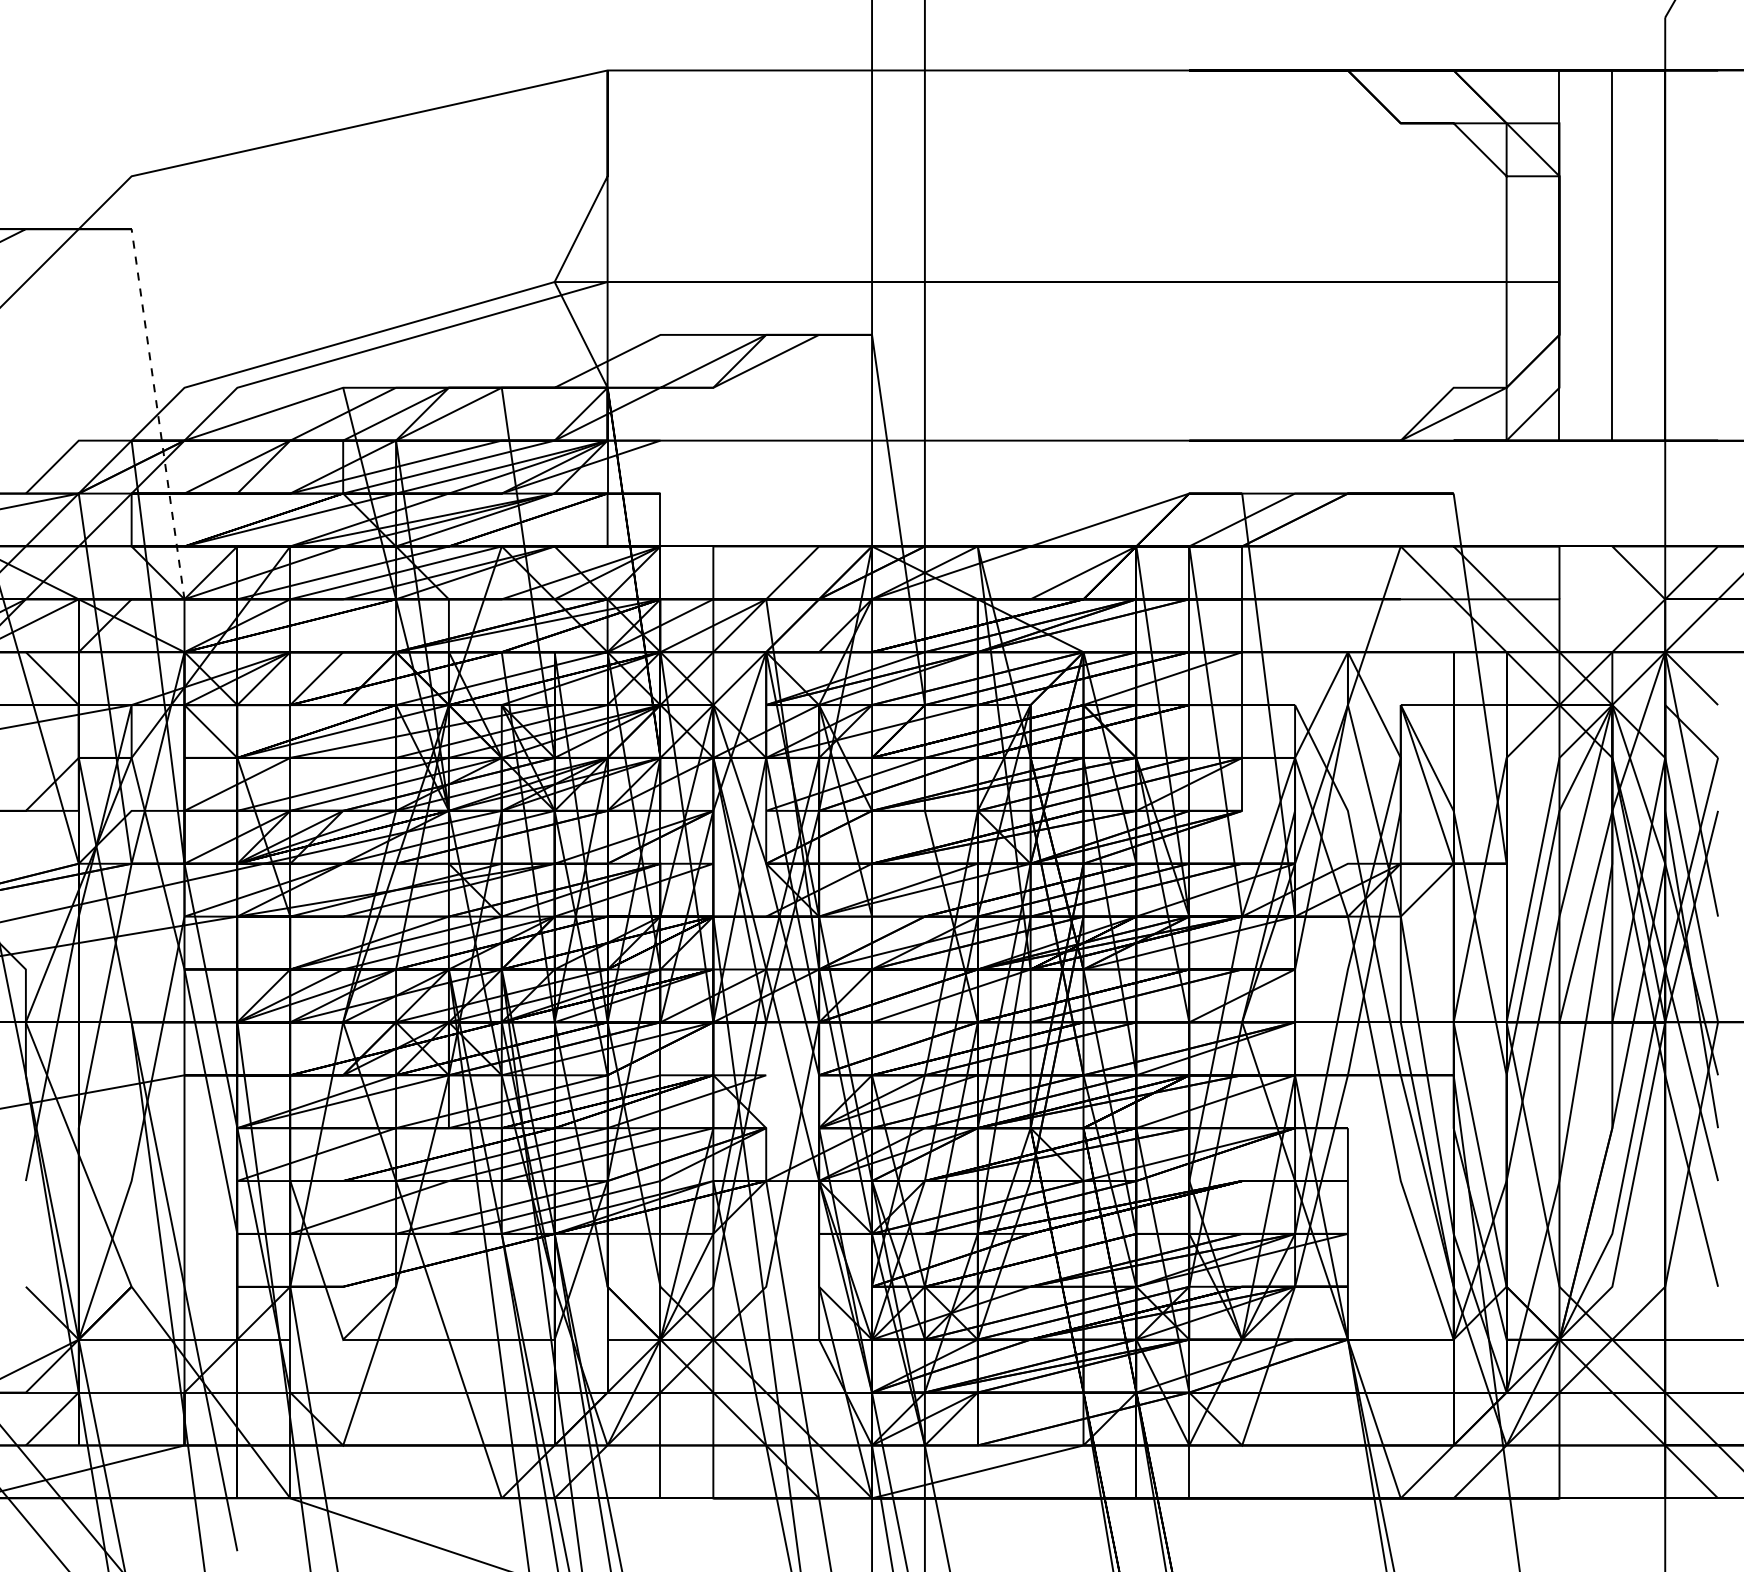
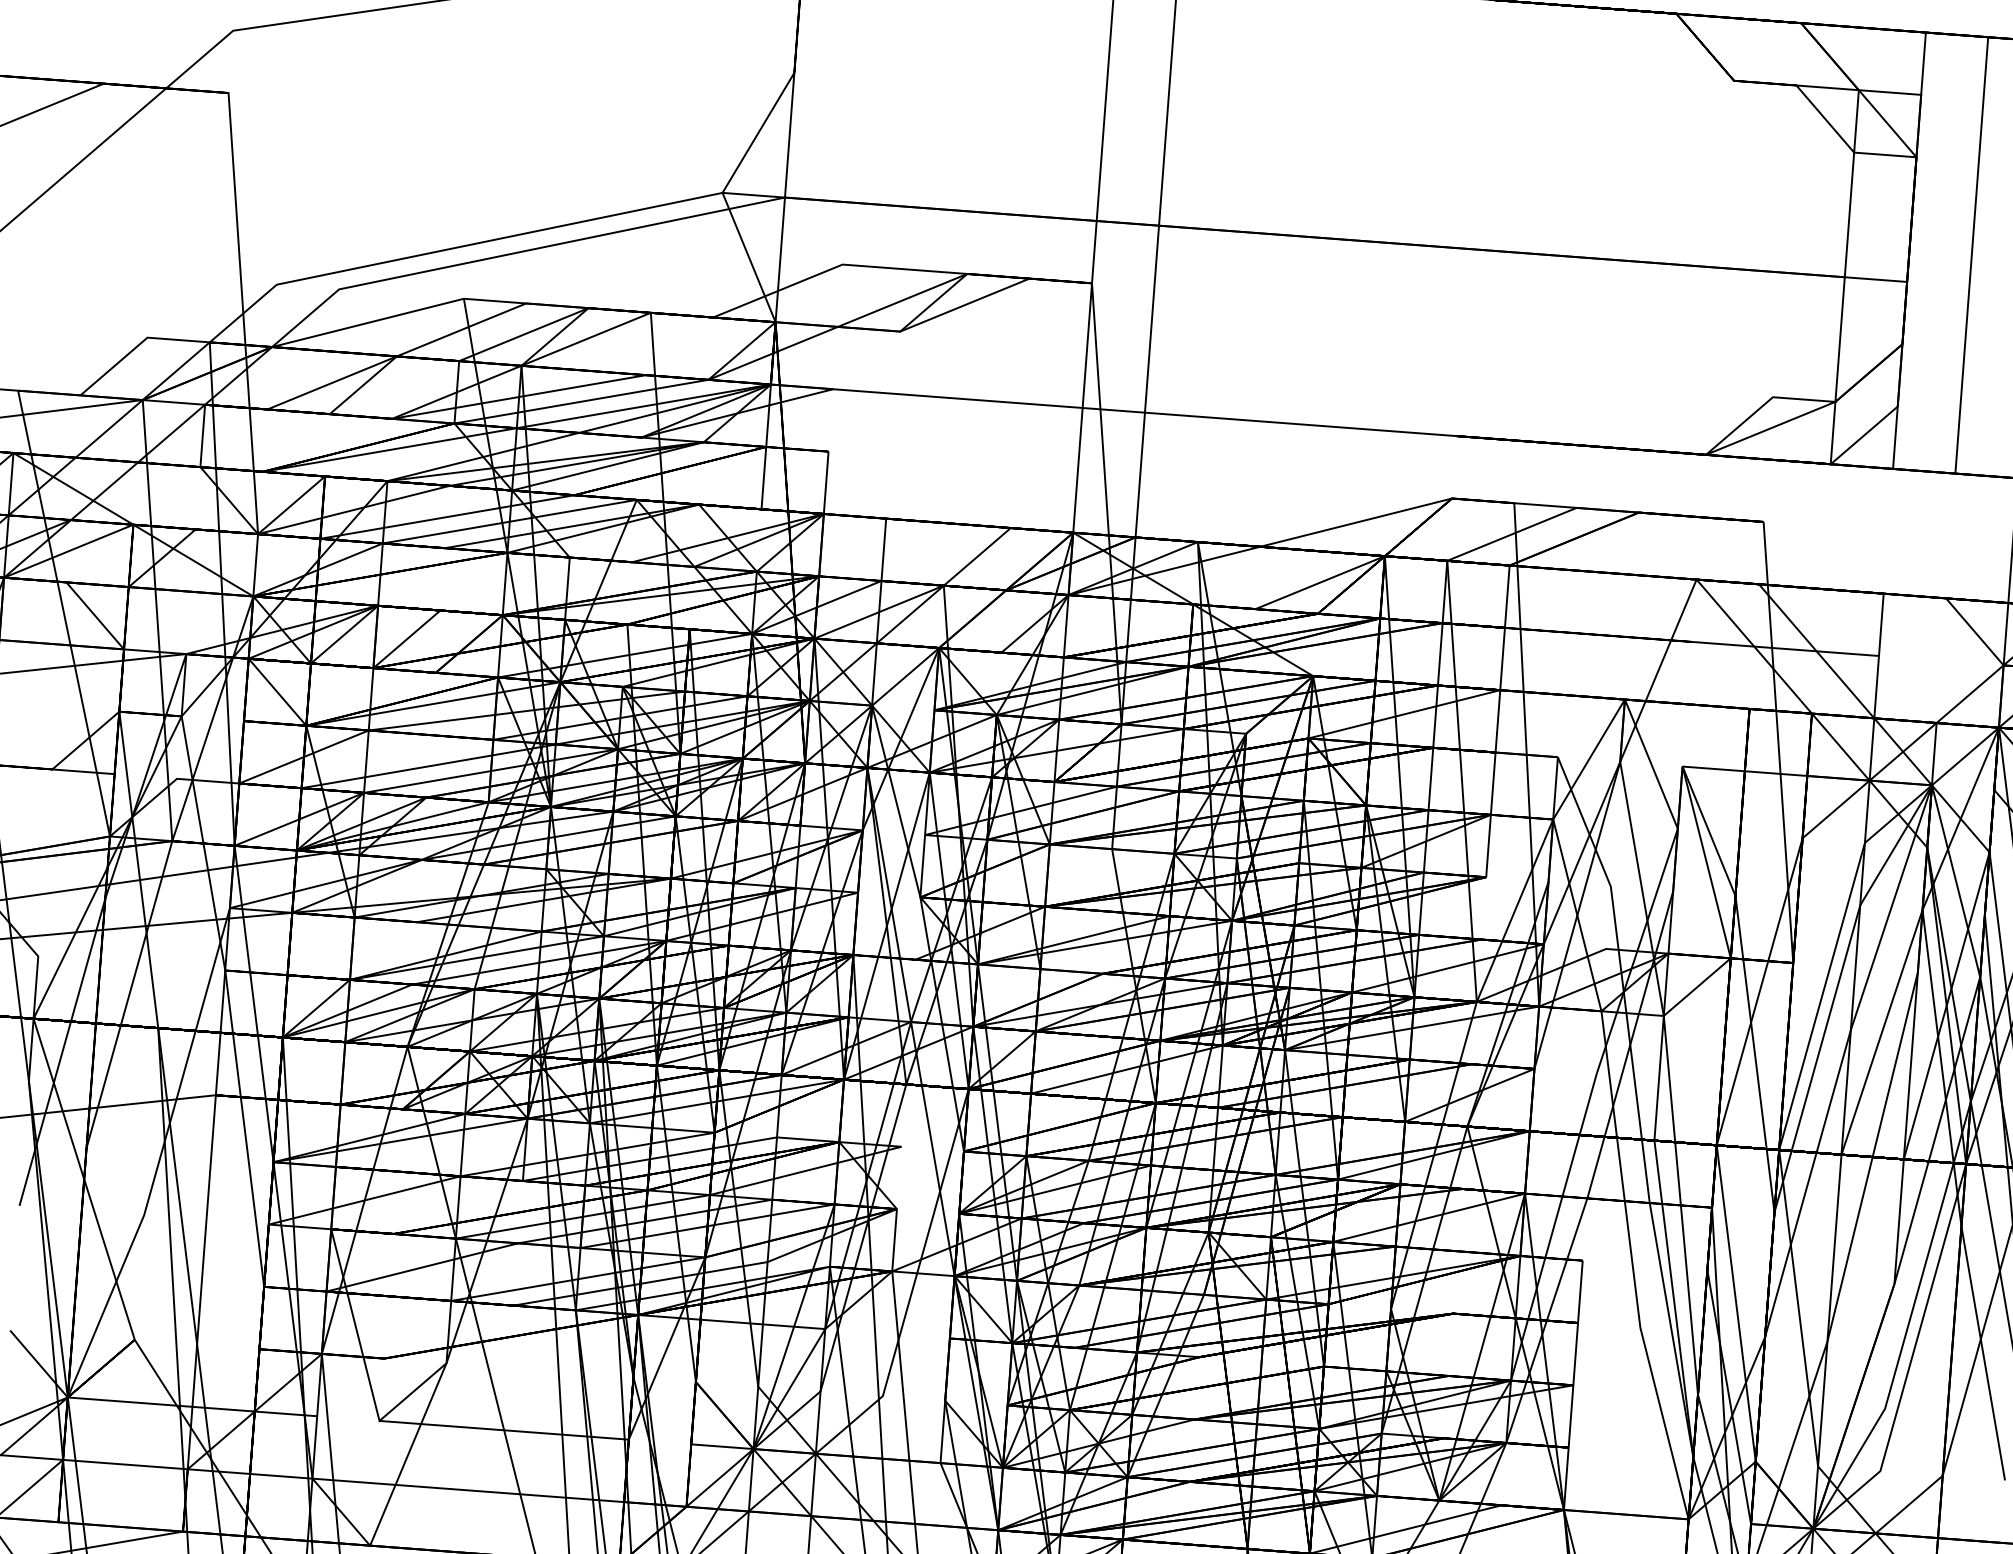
line: (154, 387) -> (241, 281), dashed -> solid

